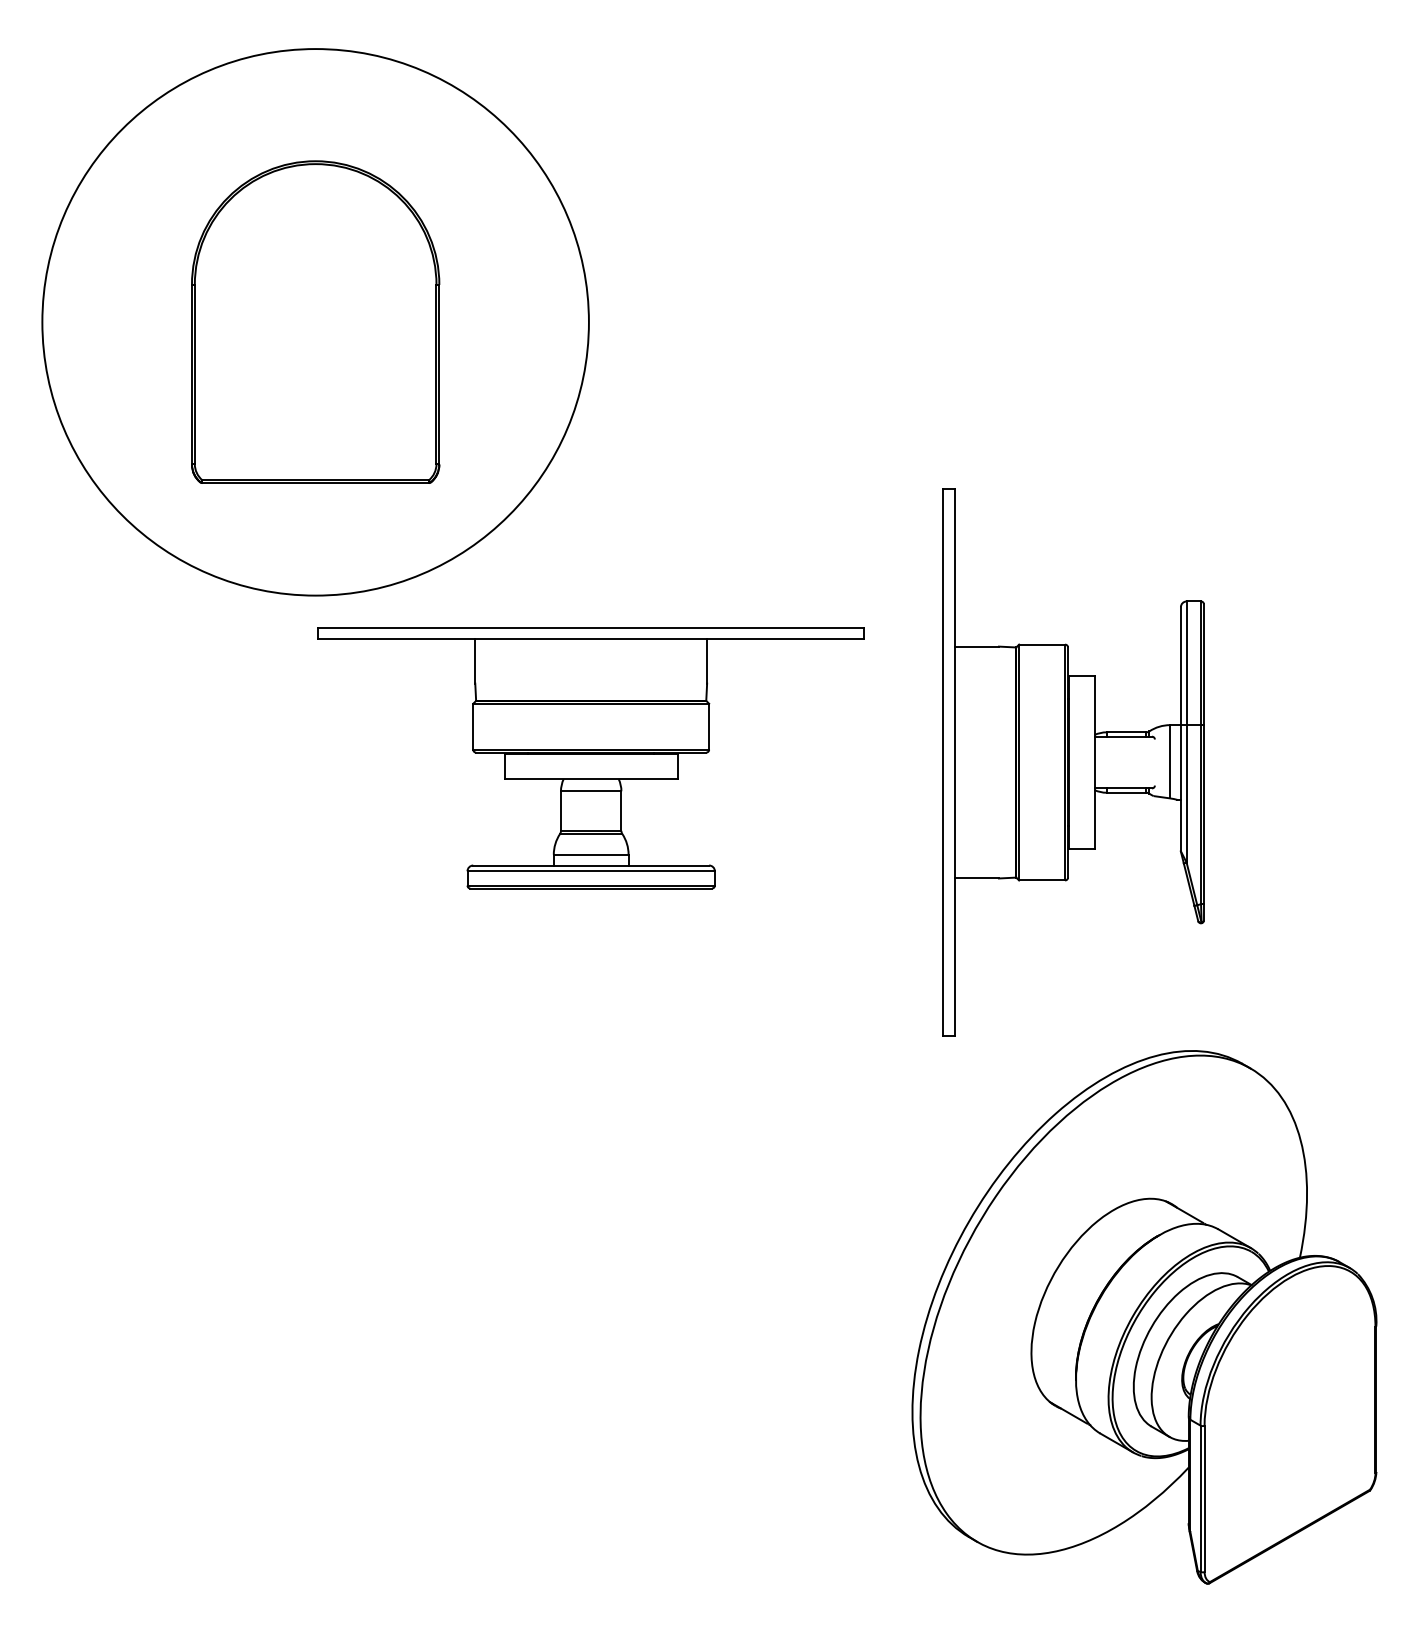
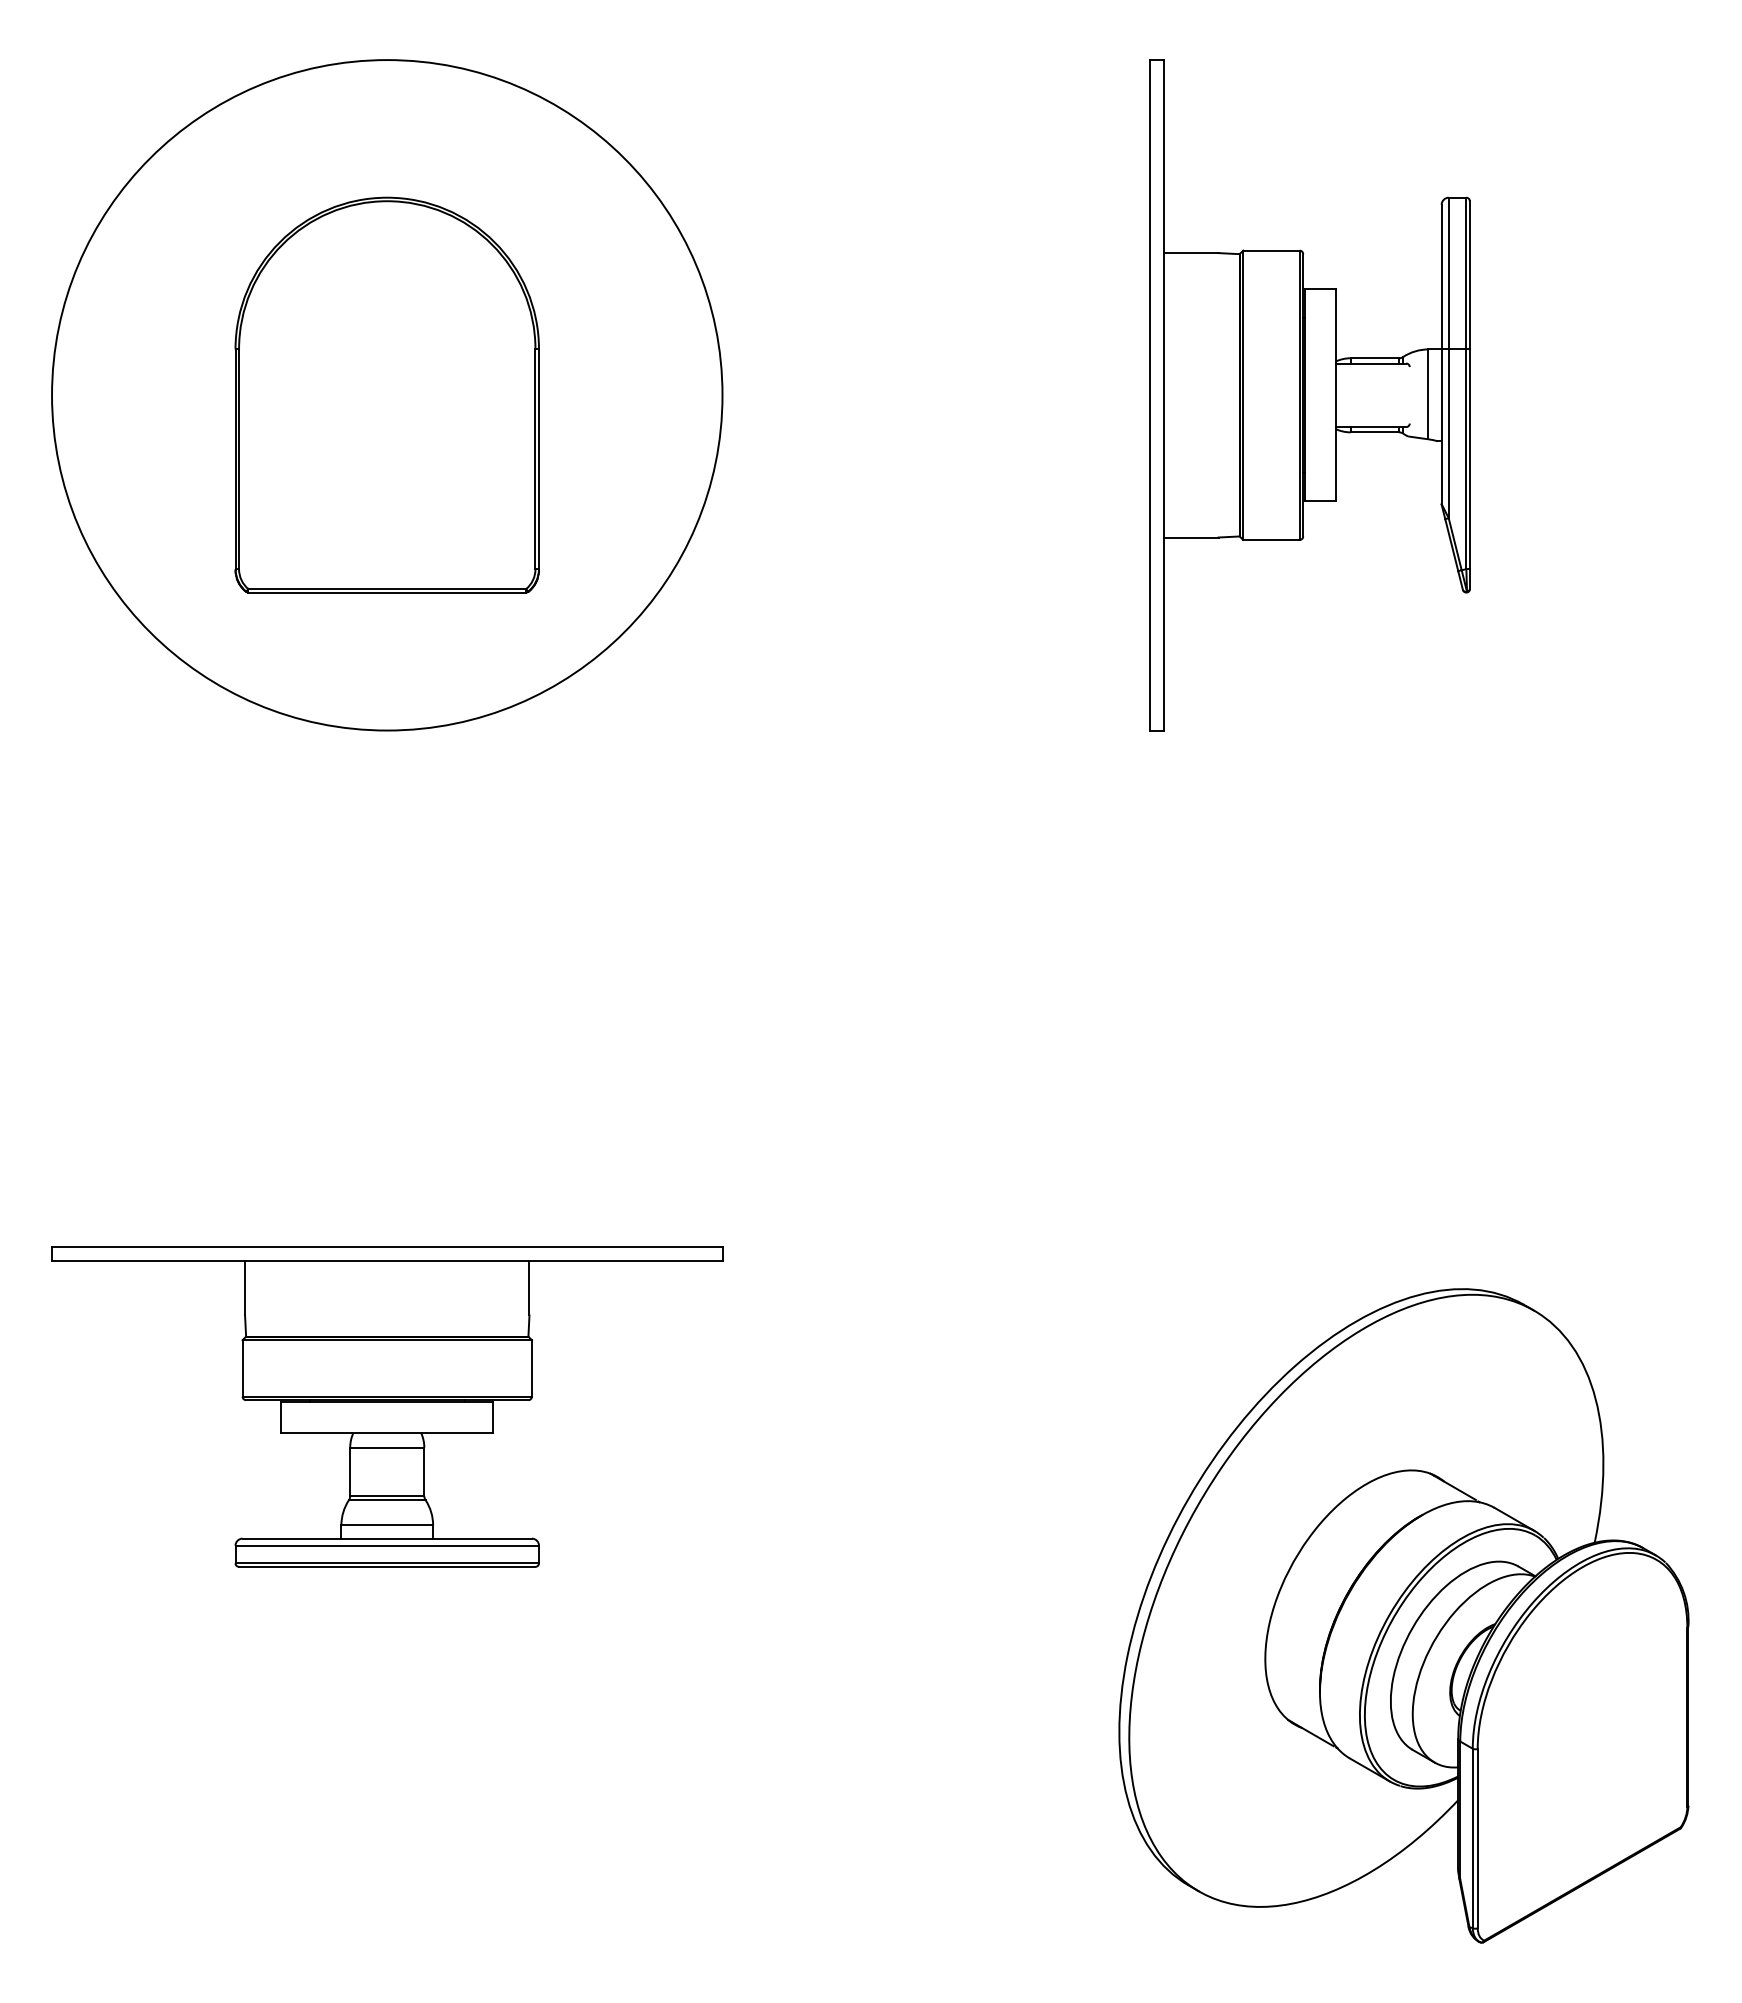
part: (591, 757) -> (387, 1406), moved
part: (1073, 762) -> (1309, 395), moved

